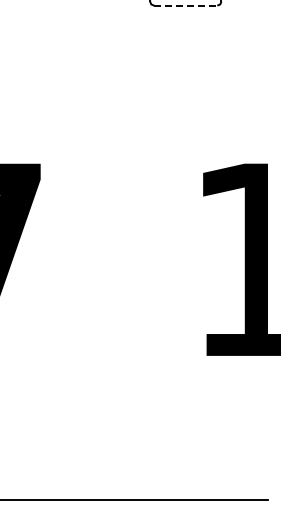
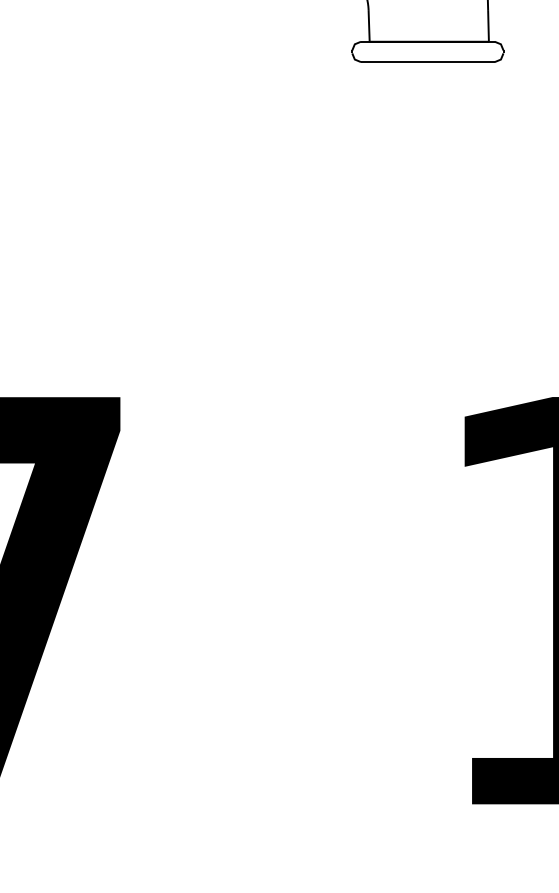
line: (185, 5) -> (427, 61), dashed -> solid

